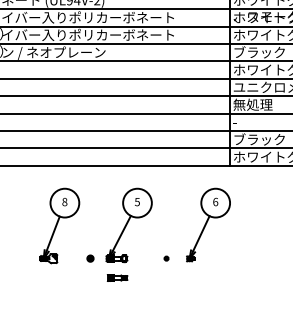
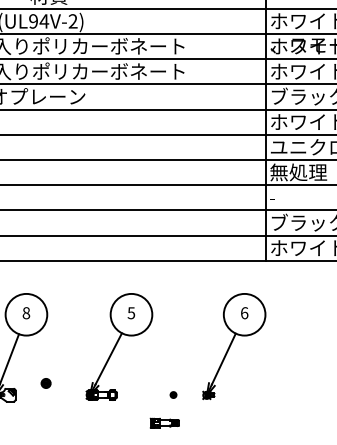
part: (90, 258) -> (46, 383), moved
part: (117, 277) -> (164, 422), moved

